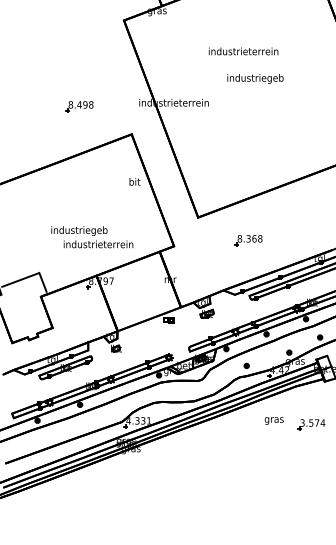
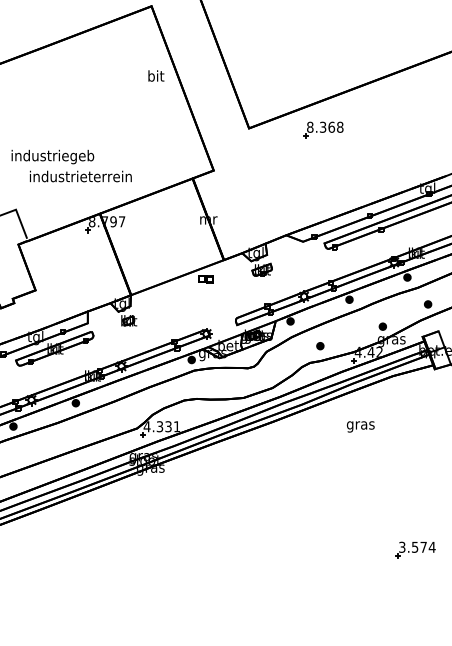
text: (92, 237) -> (72, 166), moved
part: (248, 240) -> (322, 129), moved
part: (311, 424) -> (415, 549), moved

